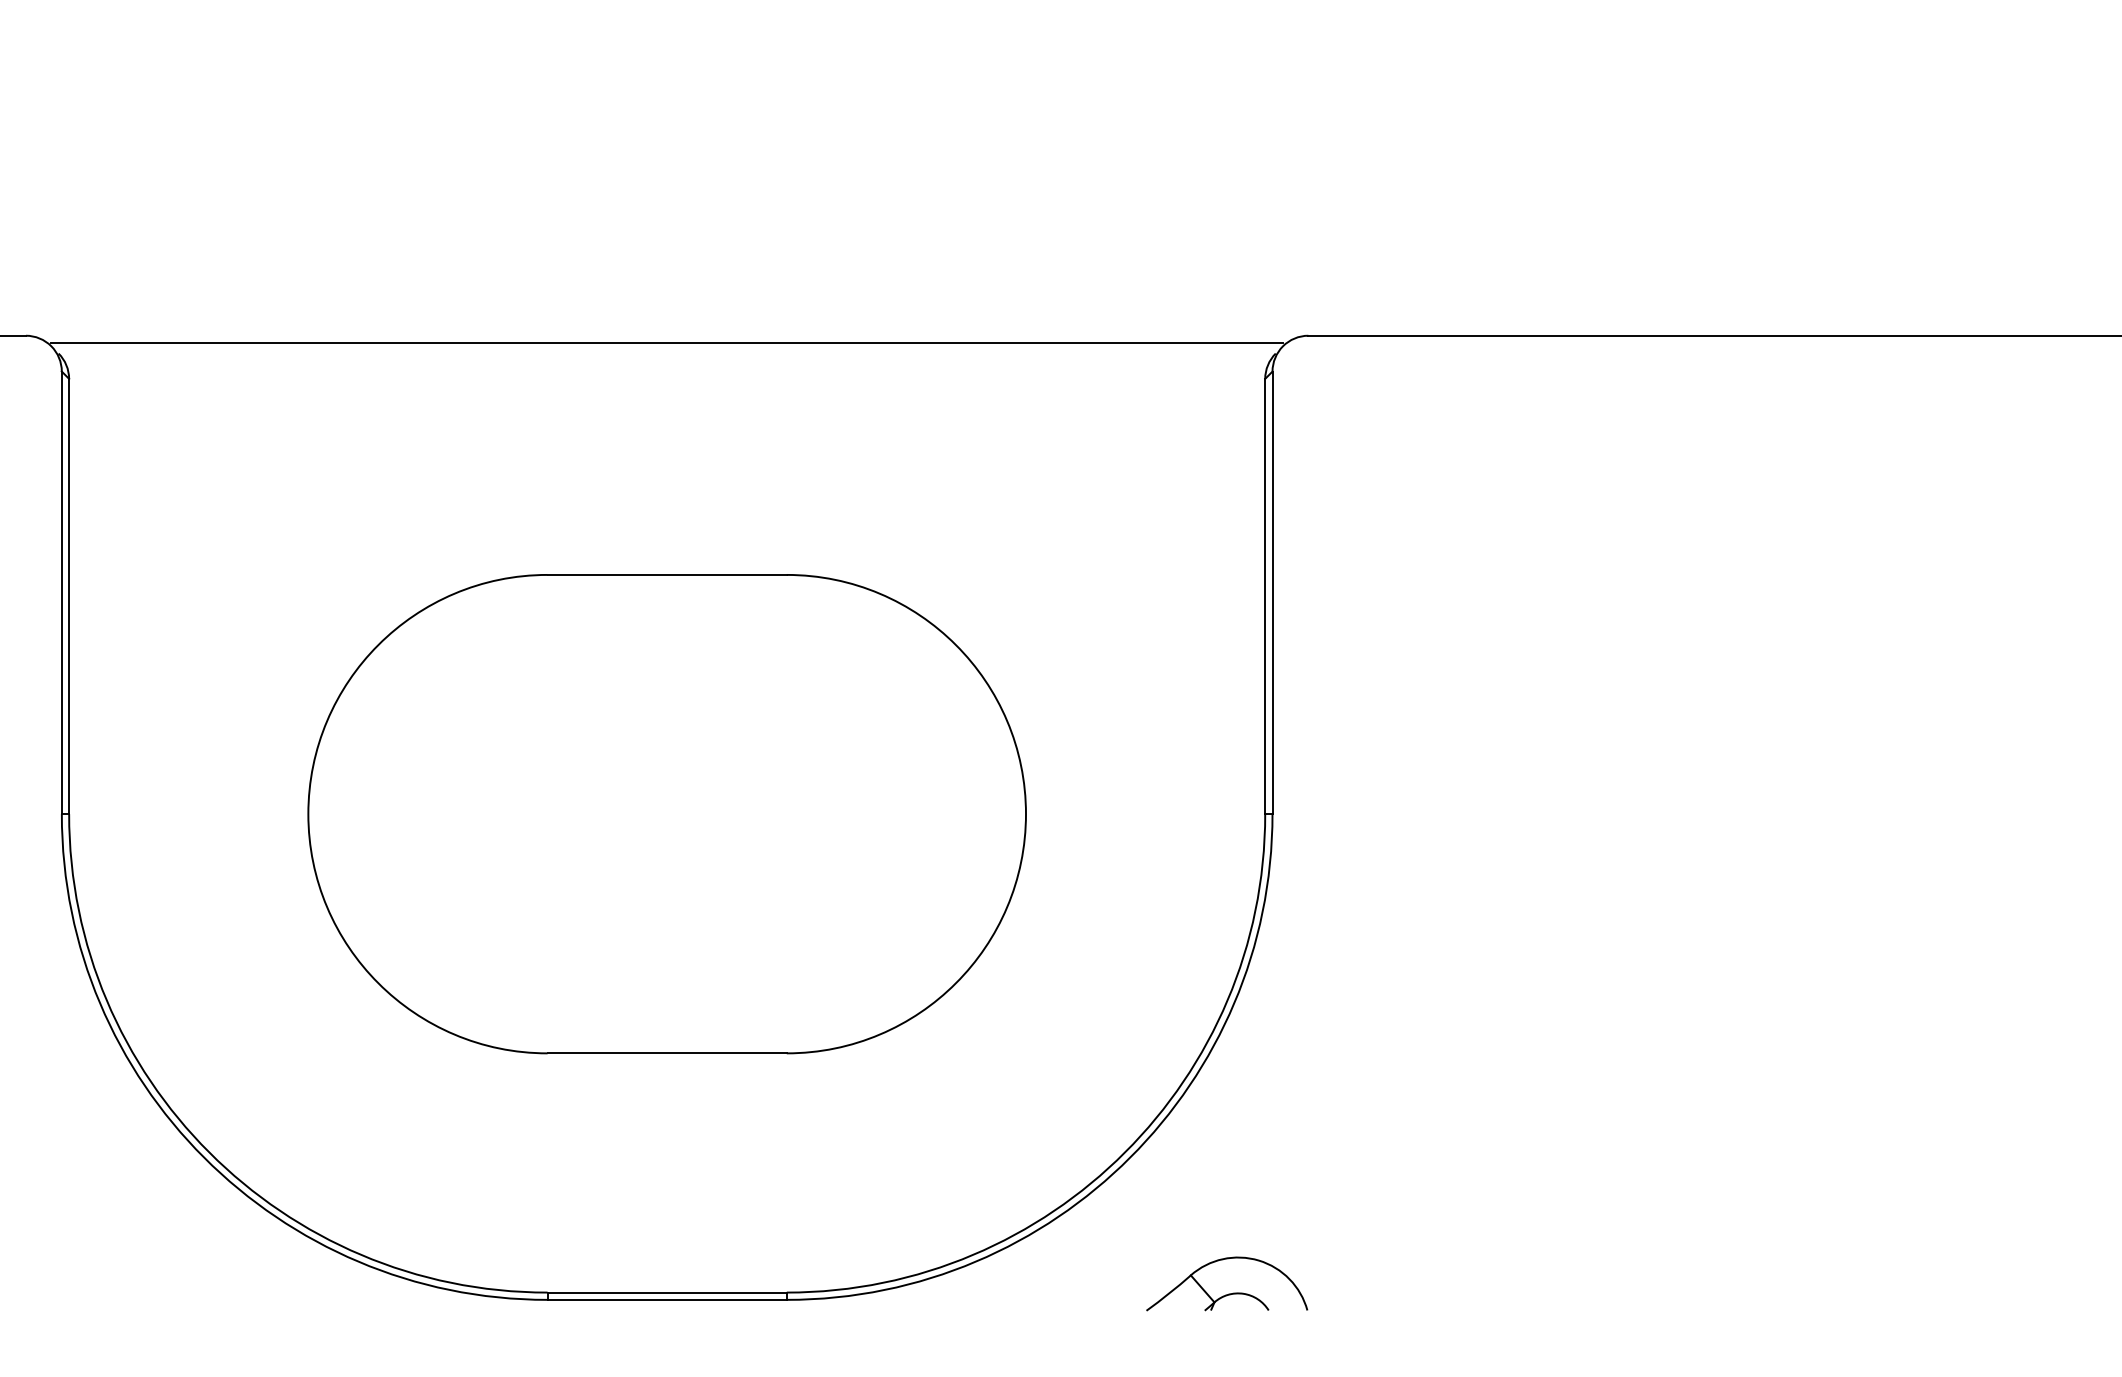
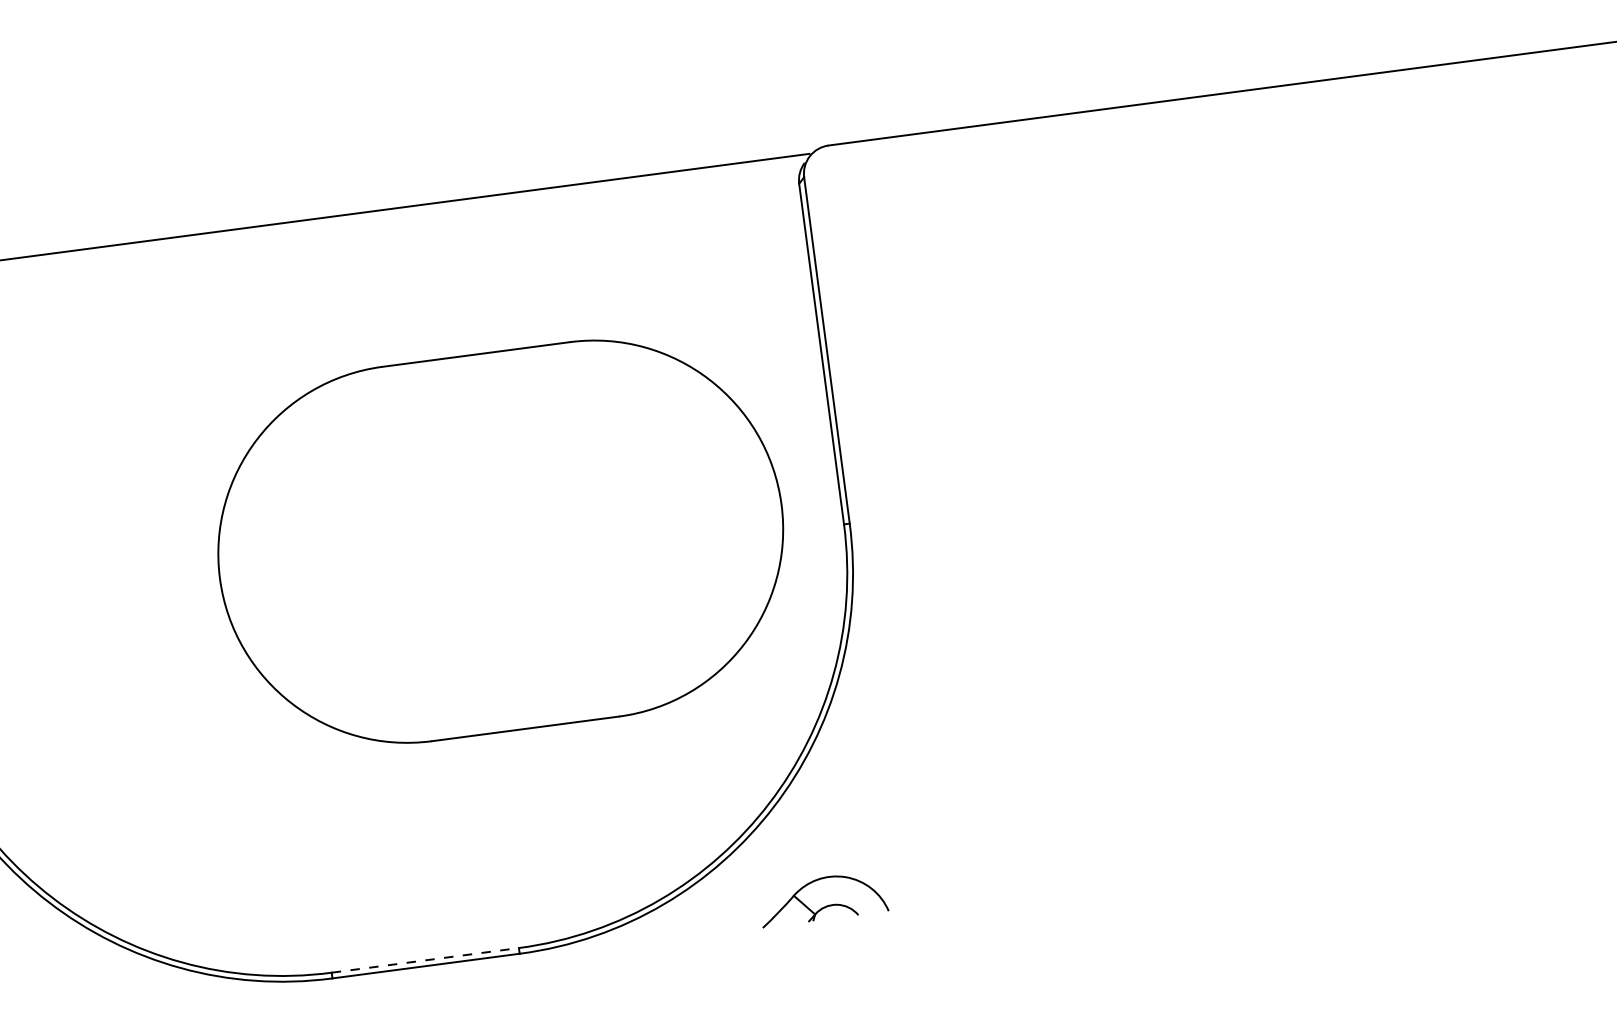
part: (666, 814) -> (500, 542), moved
line: (667, 1292) -> (425, 960), solid -> dashed
part: (1228, 1293) -> (825, 906), moved

